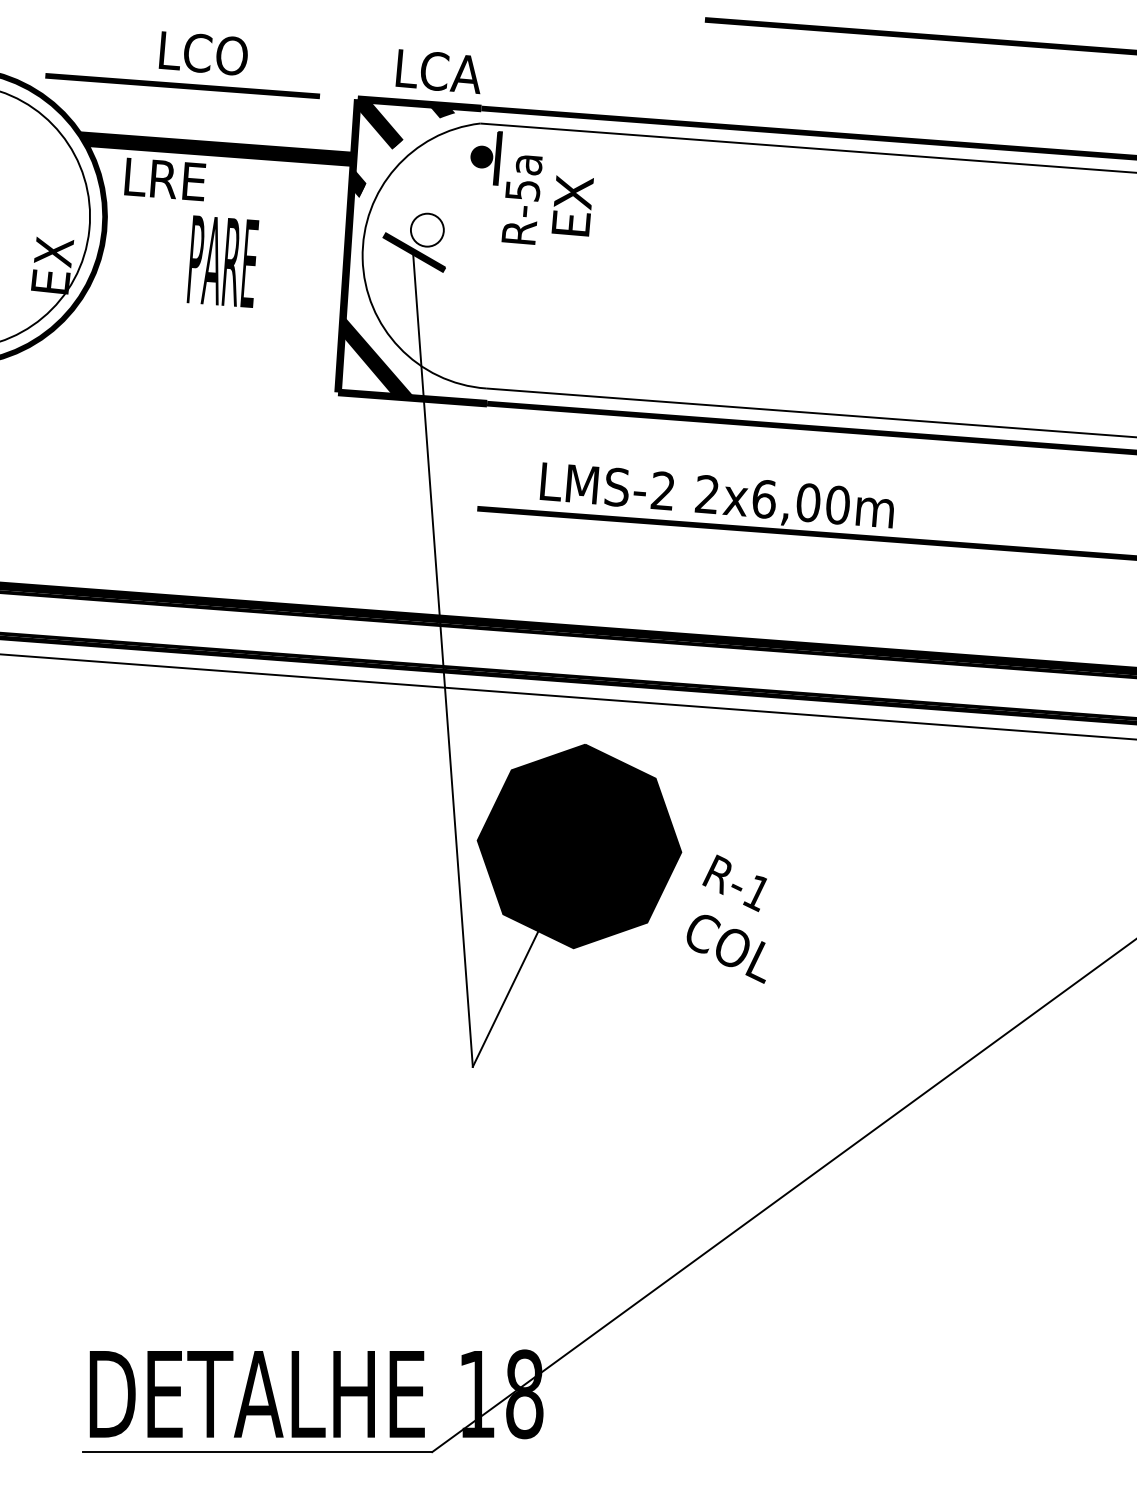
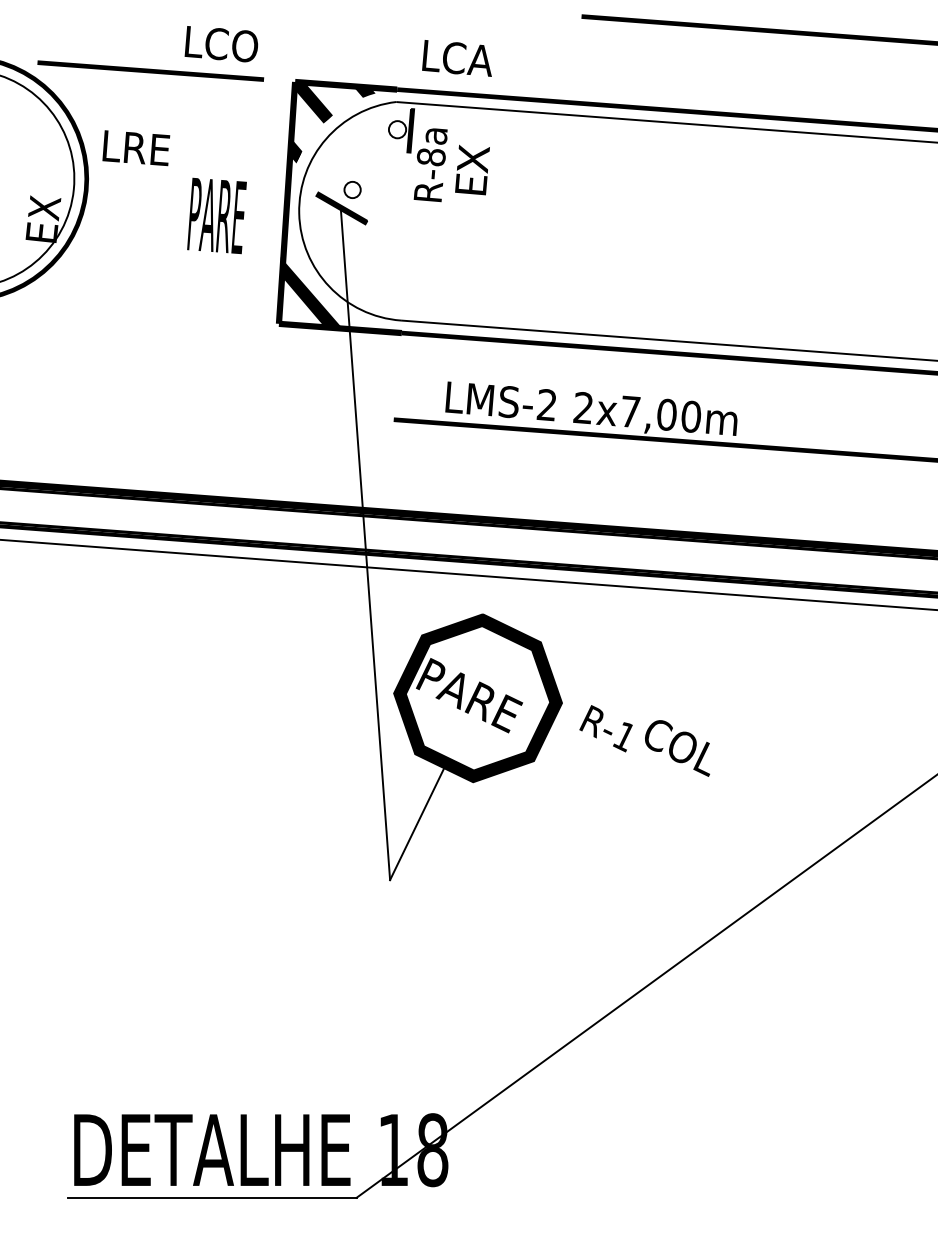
text: (202, 53) -> (220, 44), moved
text: (437, 71) -> (456, 58), moved
fill: (215, 148) -> (177, 122), removed
fill: (481, 156) -> (397, 129), removed
text: (522, 190) -> (431, 157), R-5a -> R-8a
circle: (426, 229) -> (351, 189), size x0.6
text: (222, 261) -> (216, 215), moved
text: (764, 498) -> (630, 411), 2x6,00m -> 2x7,00m
fill: (579, 846) -> (478, 698), removed
text: (725, 949) -> (676, 748), moved

